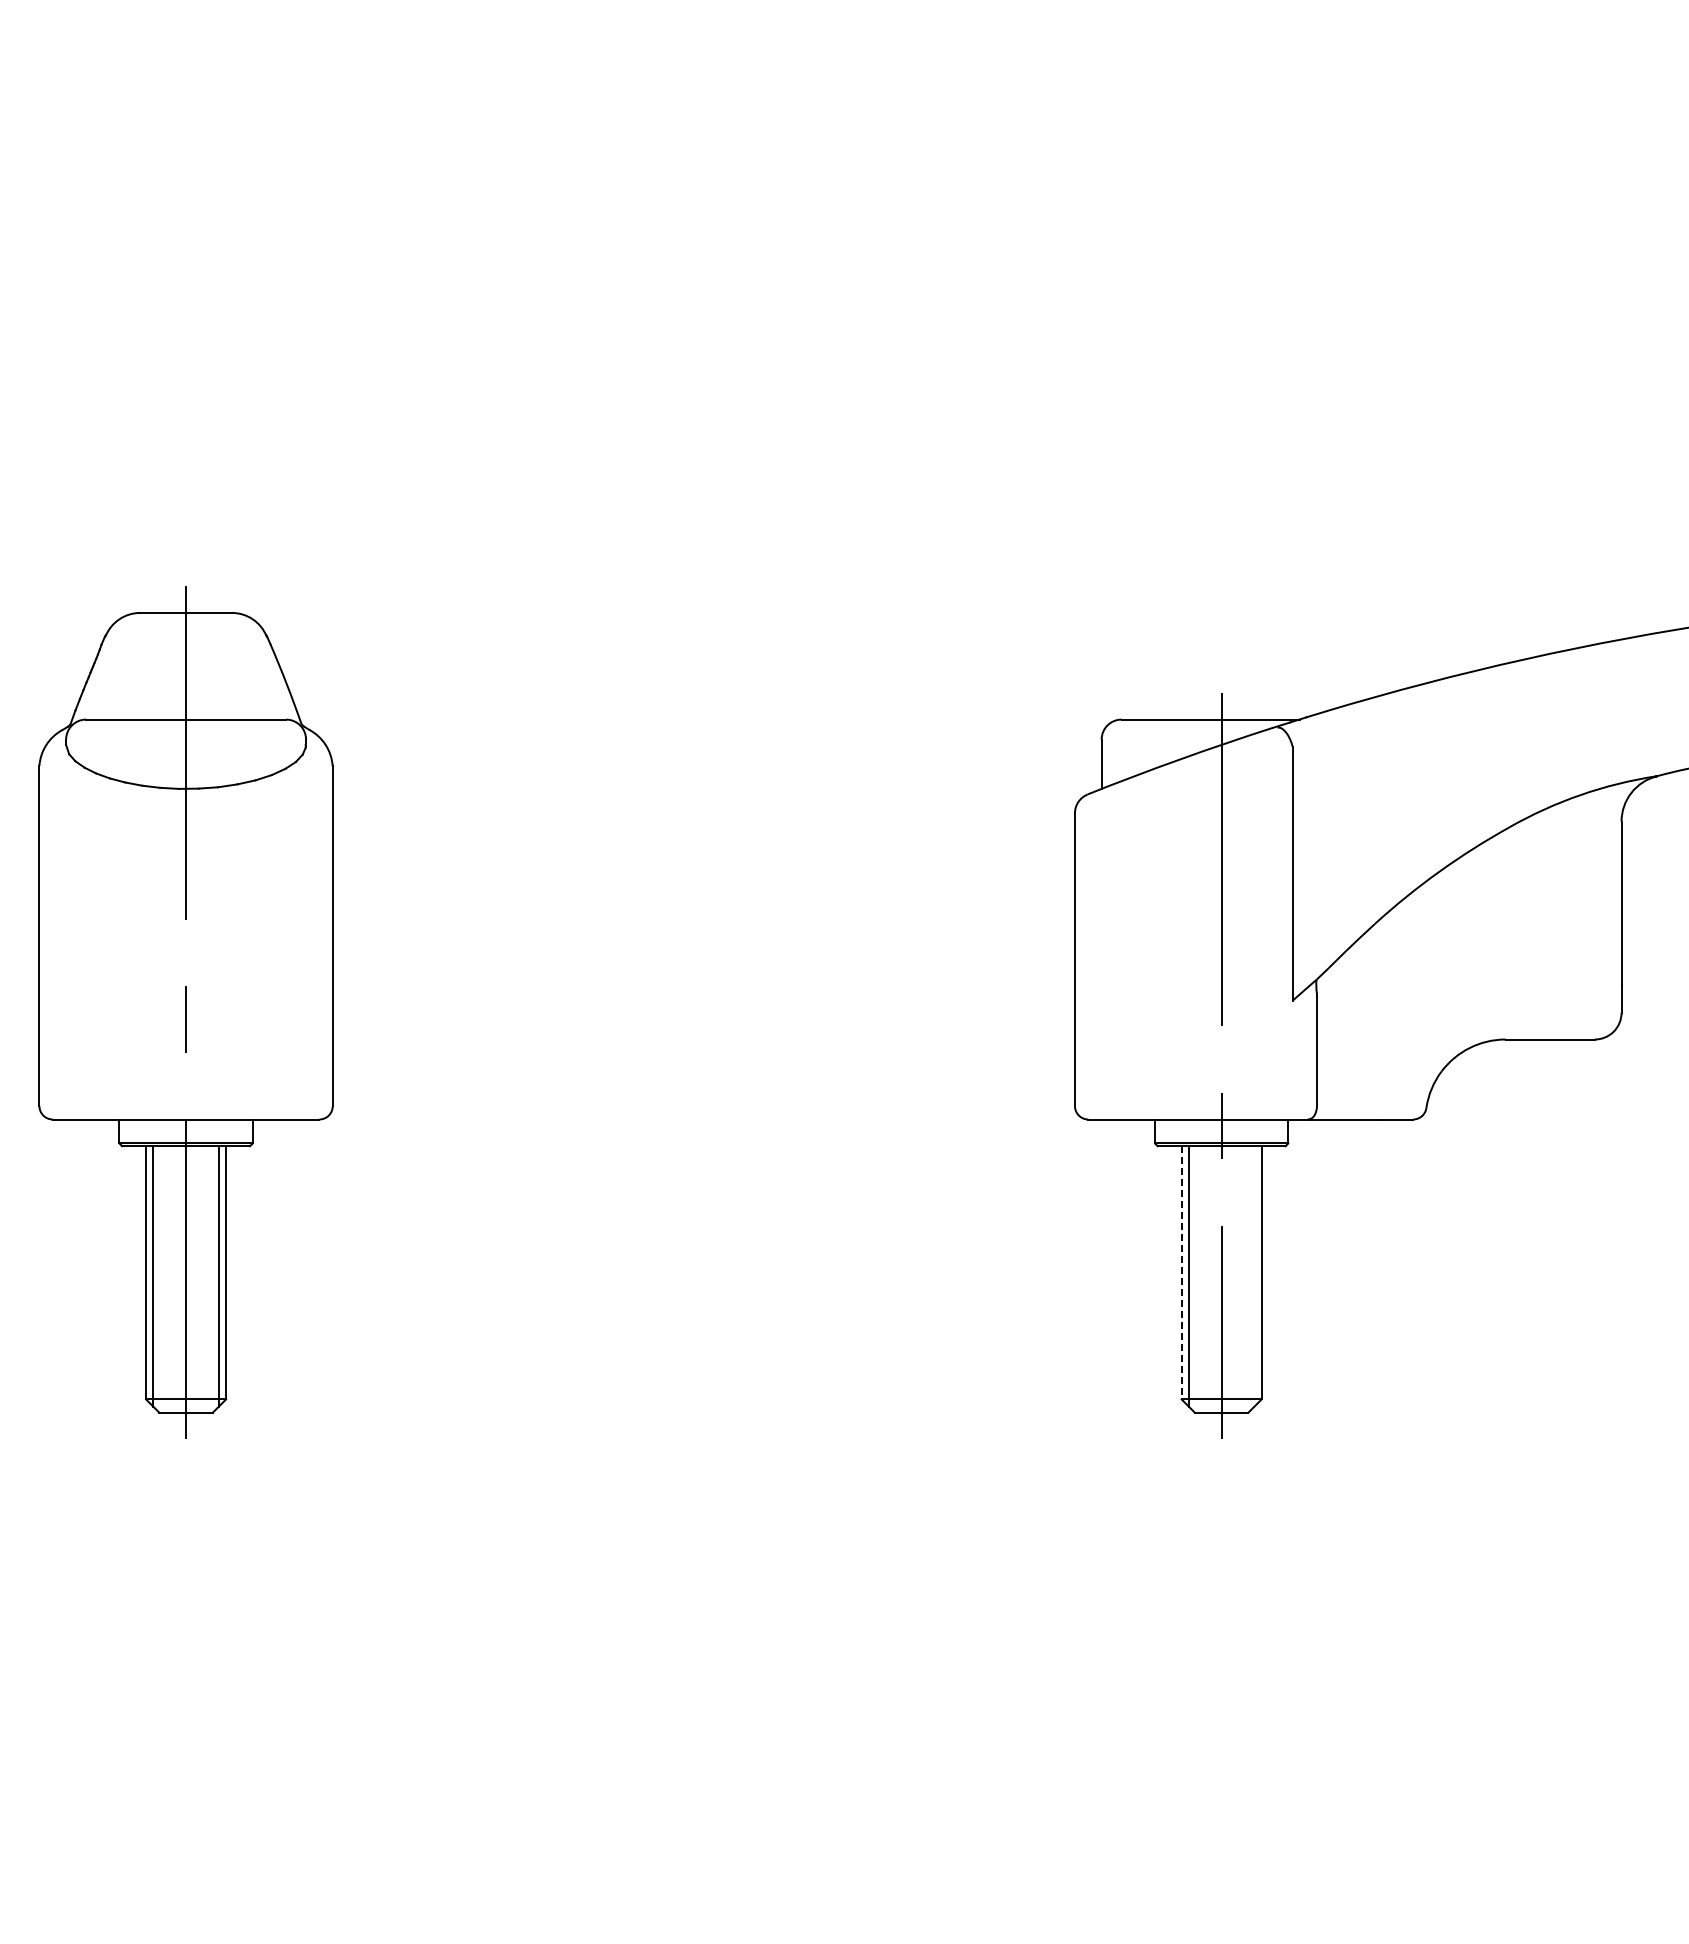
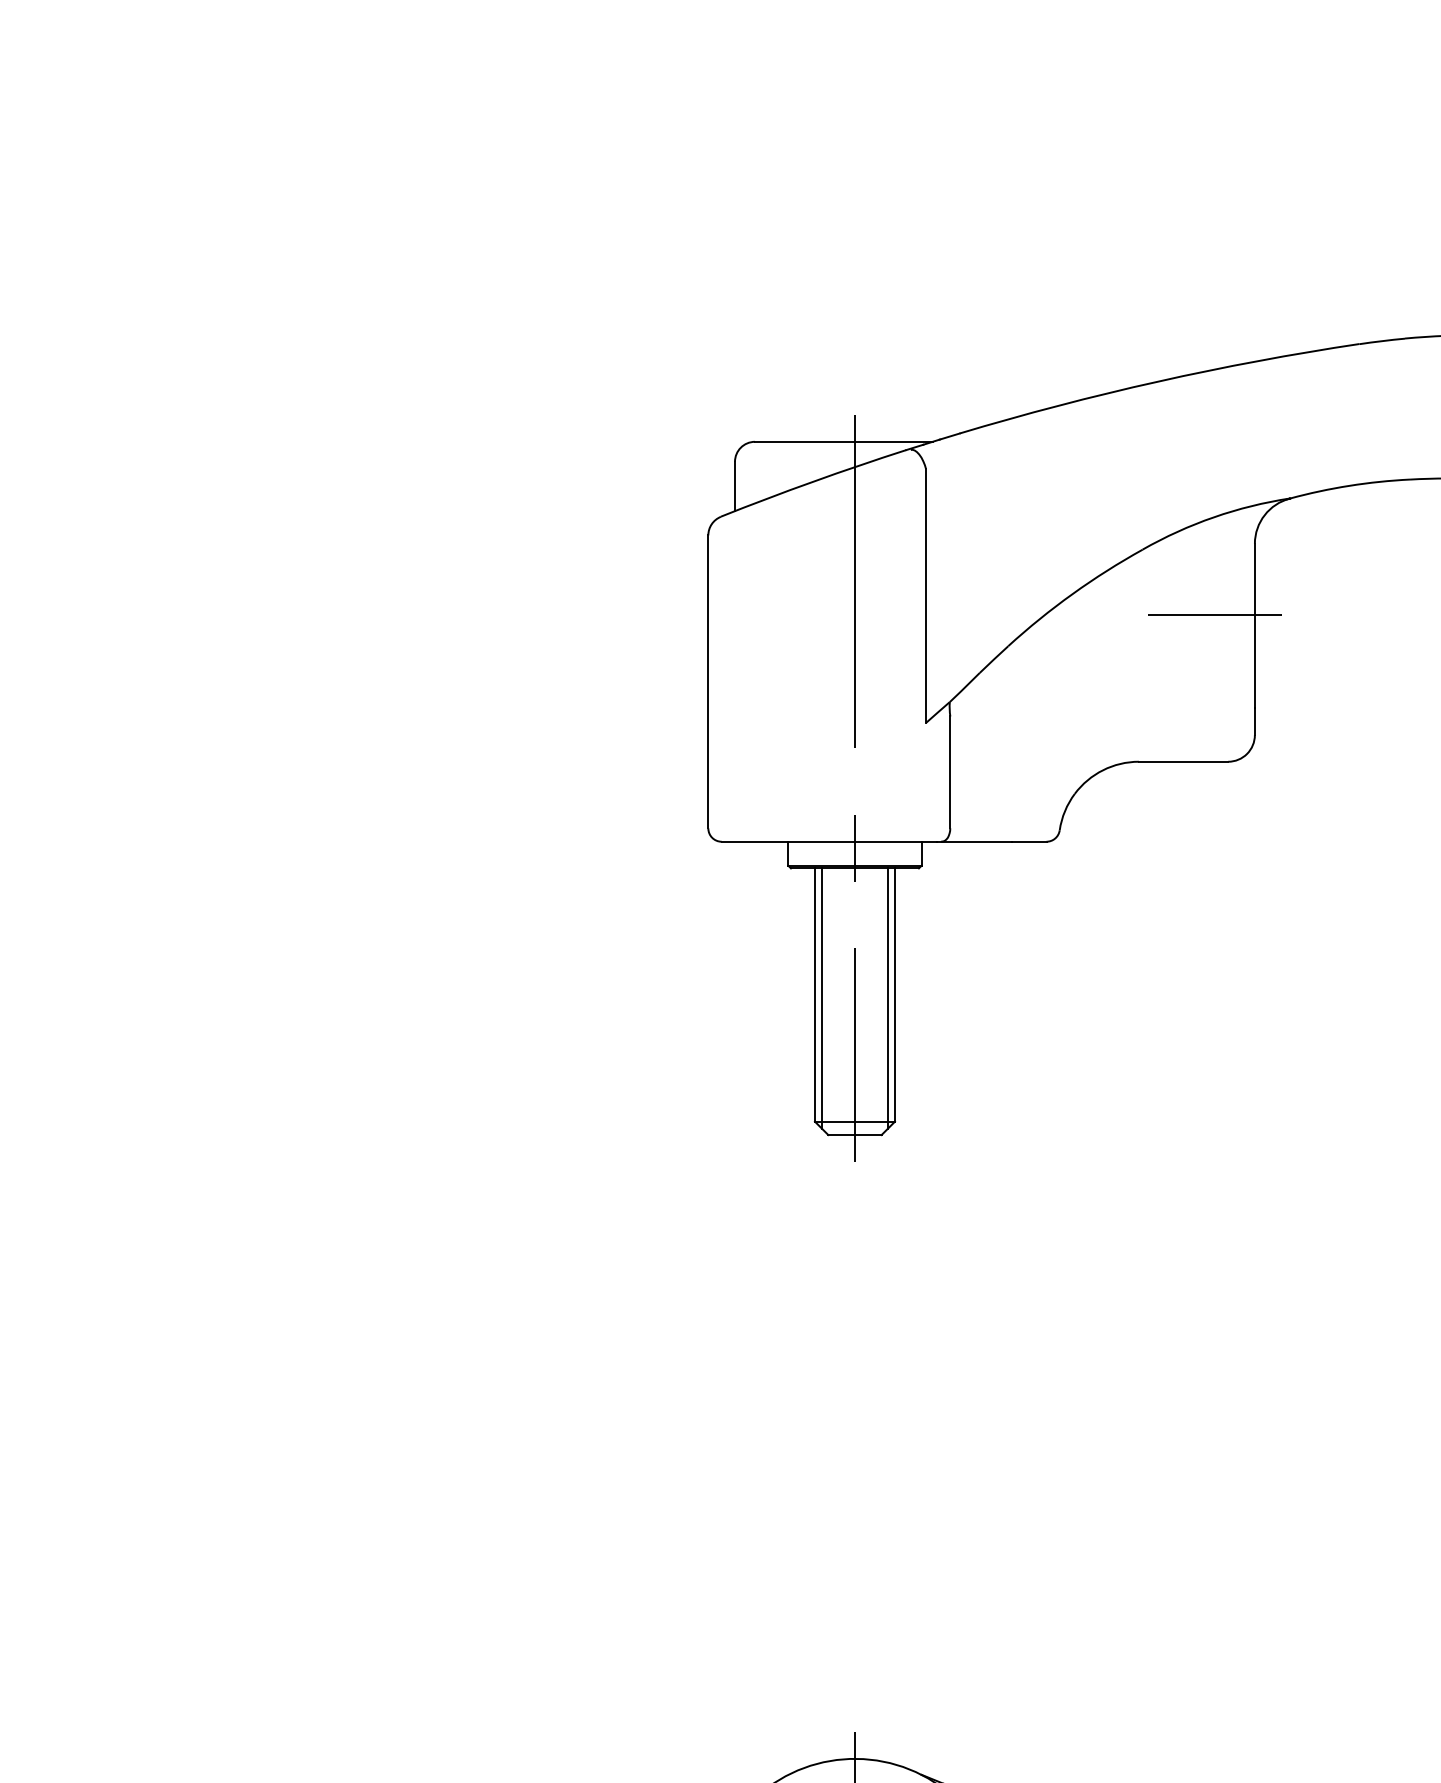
line: (1581, 892) -> (1214, 614), added
line: (1181, 1272) -> (814, 994), dashed -> solid
line: (1254, 1276) -> (887, 998), added

